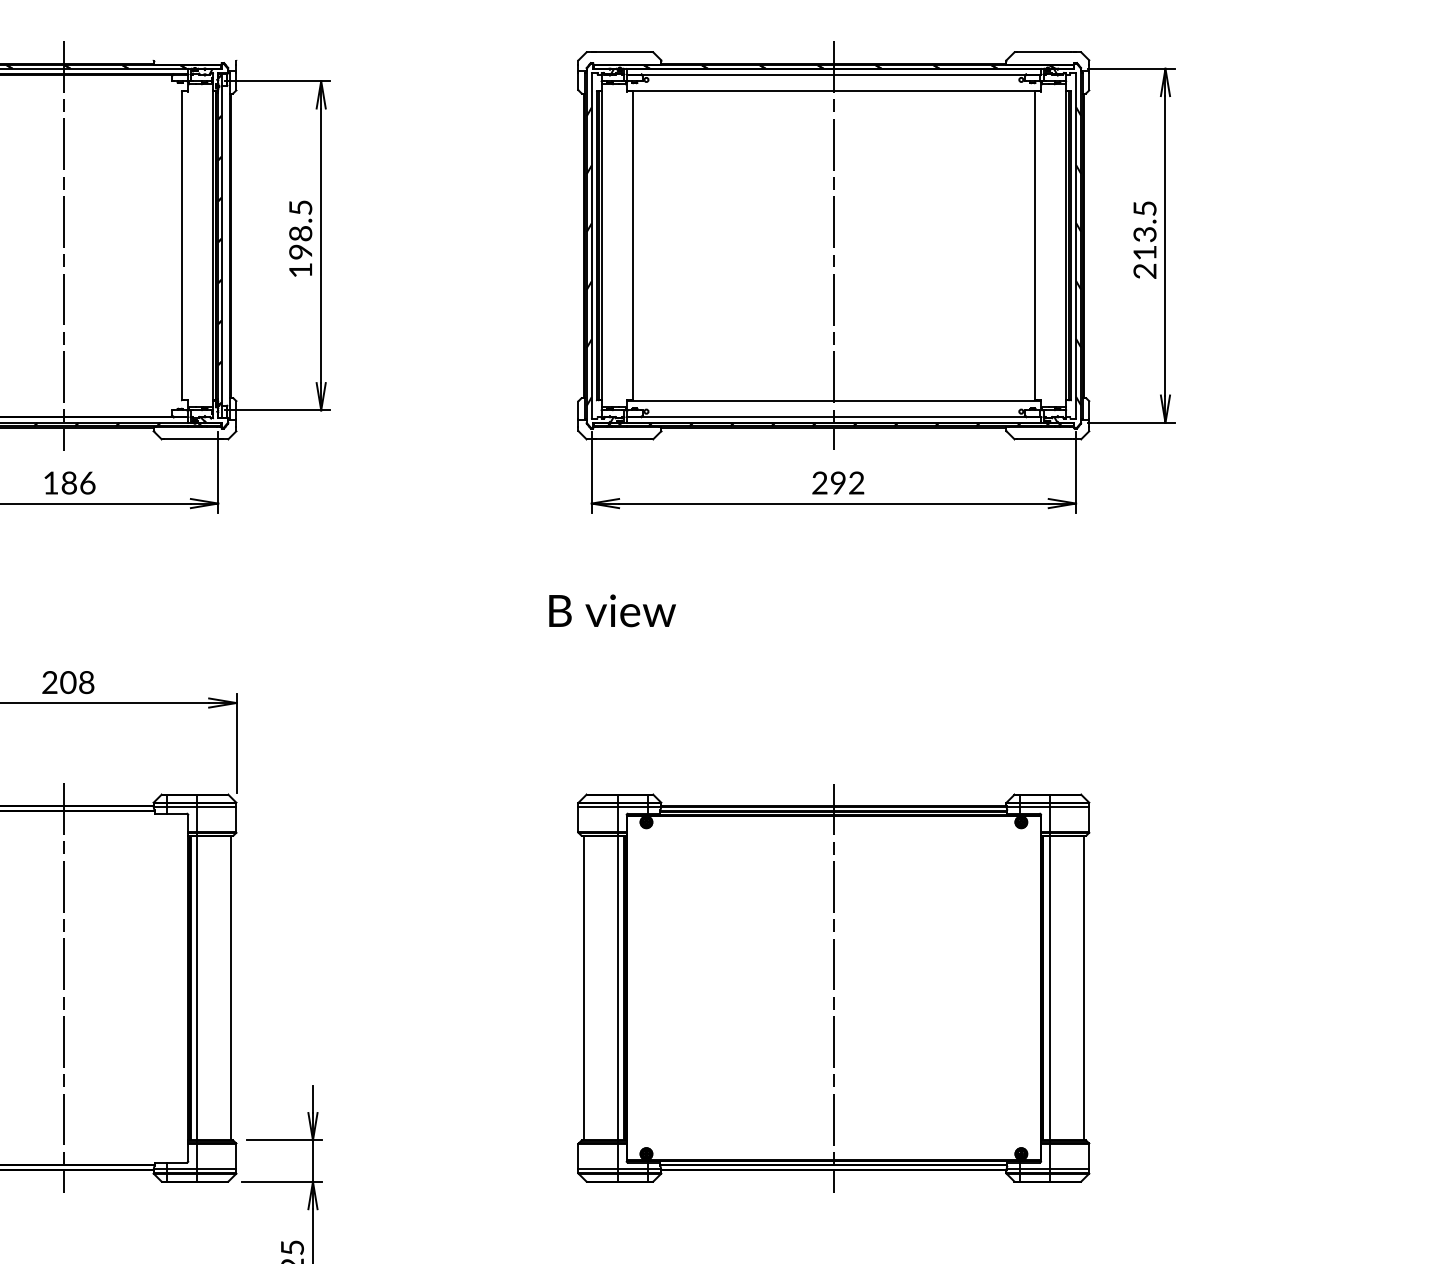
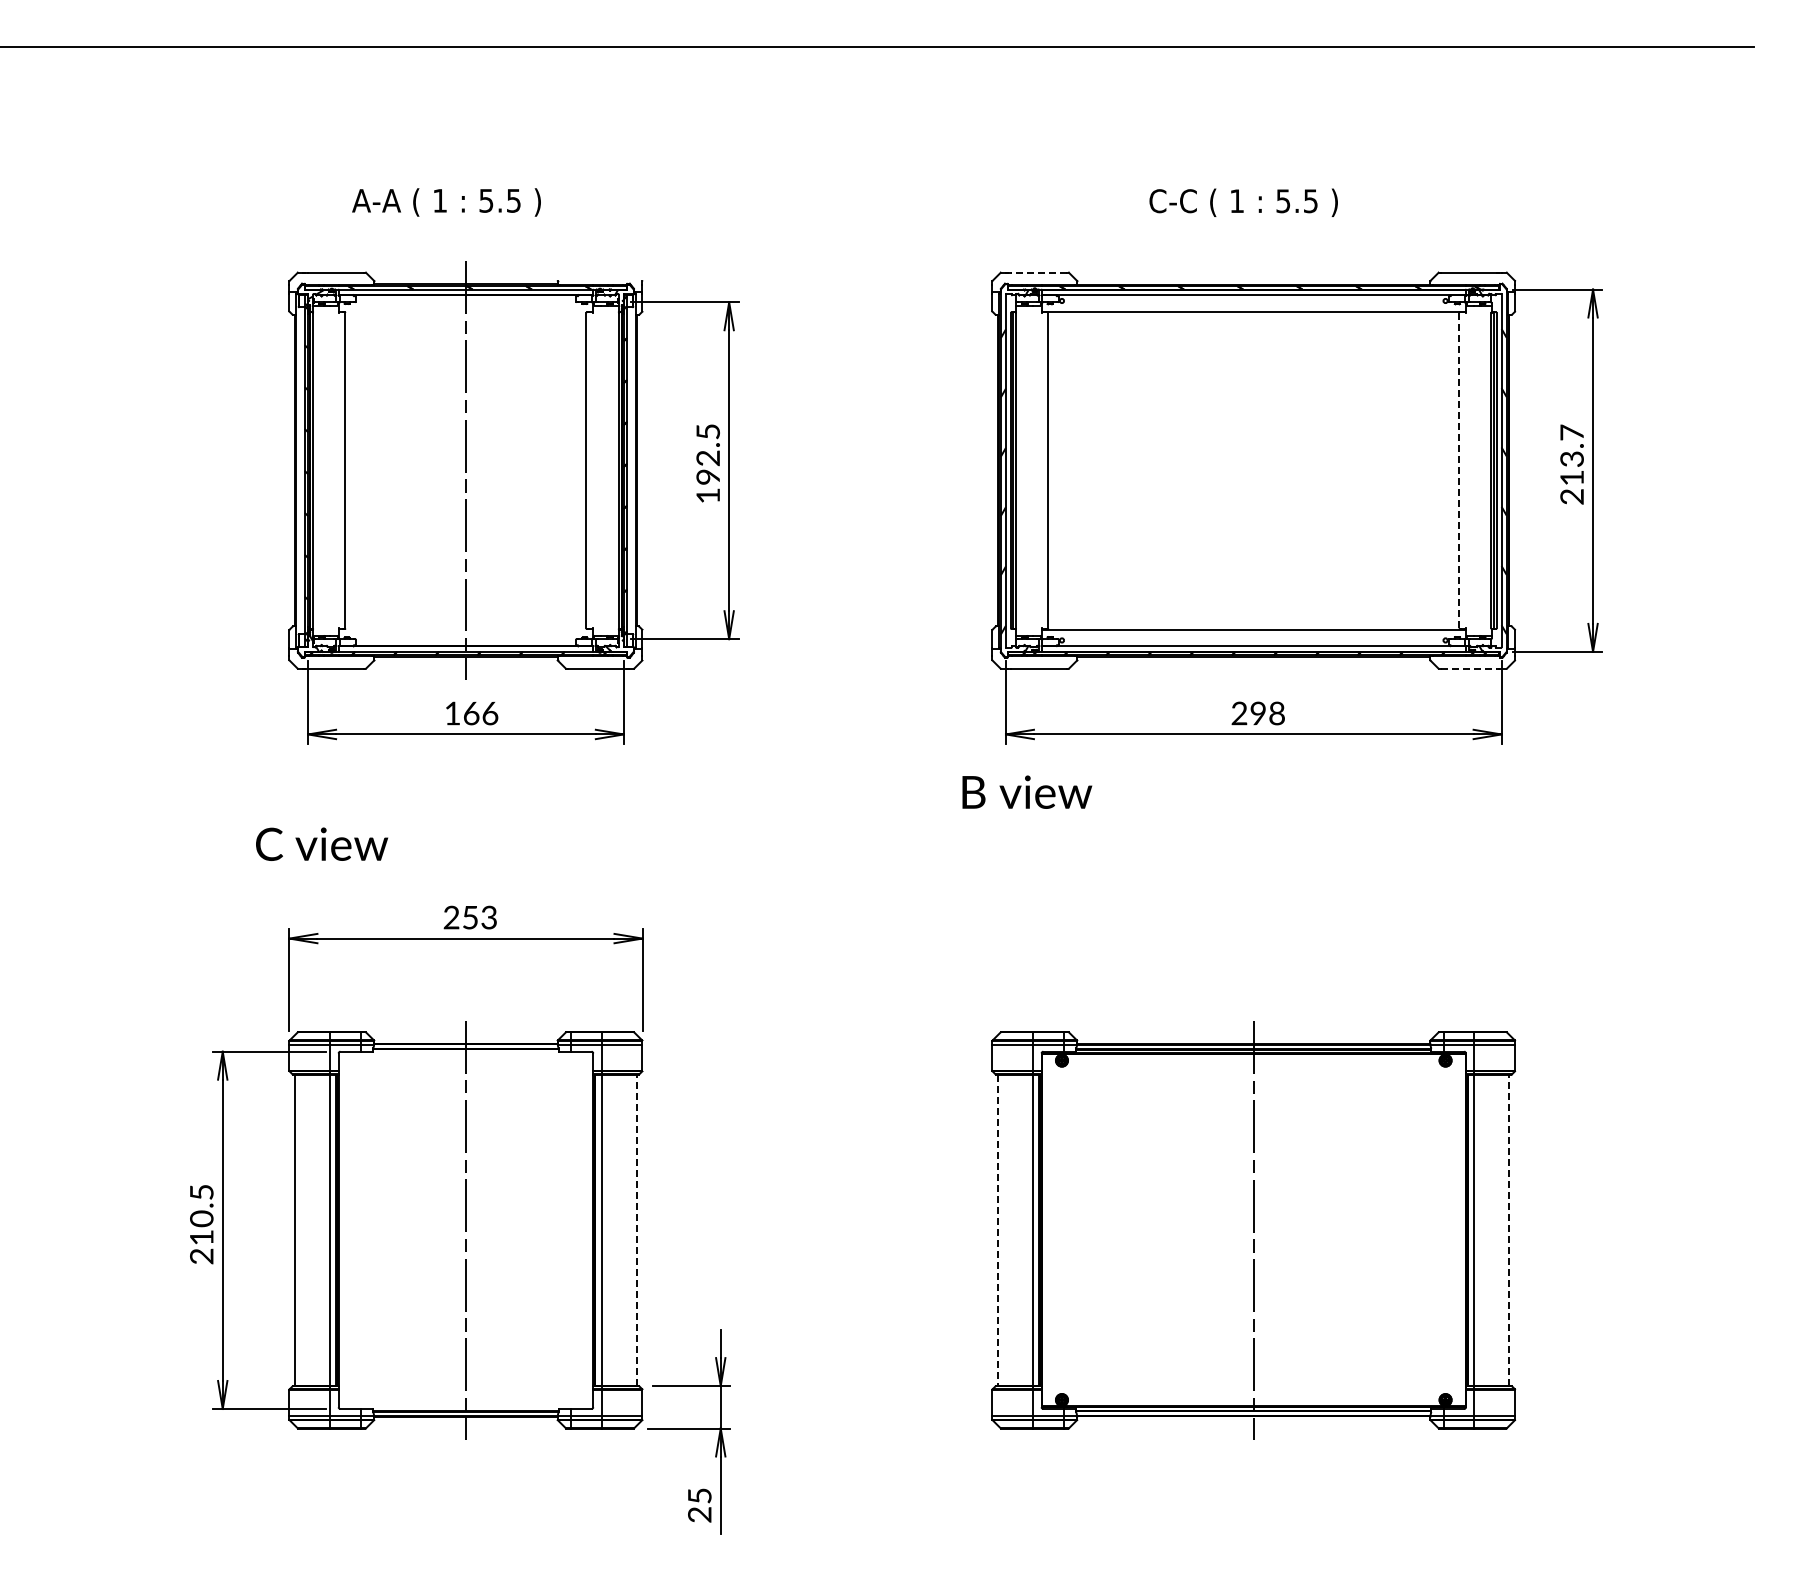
line: (623, 52) -> (1038, 272), solid -> dashed
text: (1144, 208) -> (1571, 432), 213.5 -> 213.7
text: (301, 233) -> (708, 458), 198.5 -> 192.5
line: (833, 245) -> (1253, 470), removed
line: (1034, 245) -> (1459, 470), solid -> dashed
line: (1044, 439) -> (1469, 668), solid -> dashed
text: (69, 482) -> (471, 712), 186 -> 166
text: (856, 484) -> (1276, 714), 292 -> 298
text: (612, 610) -> (1027, 791), moved
text: (77, 682) -> (479, 917), 208 -> 253
line: (230, 988) -> (636, 1230), solid -> dashed
line: (584, 988) -> (998, 1230), solid -> dashed
line: (1083, 988) -> (1509, 1230), solid -> dashed

